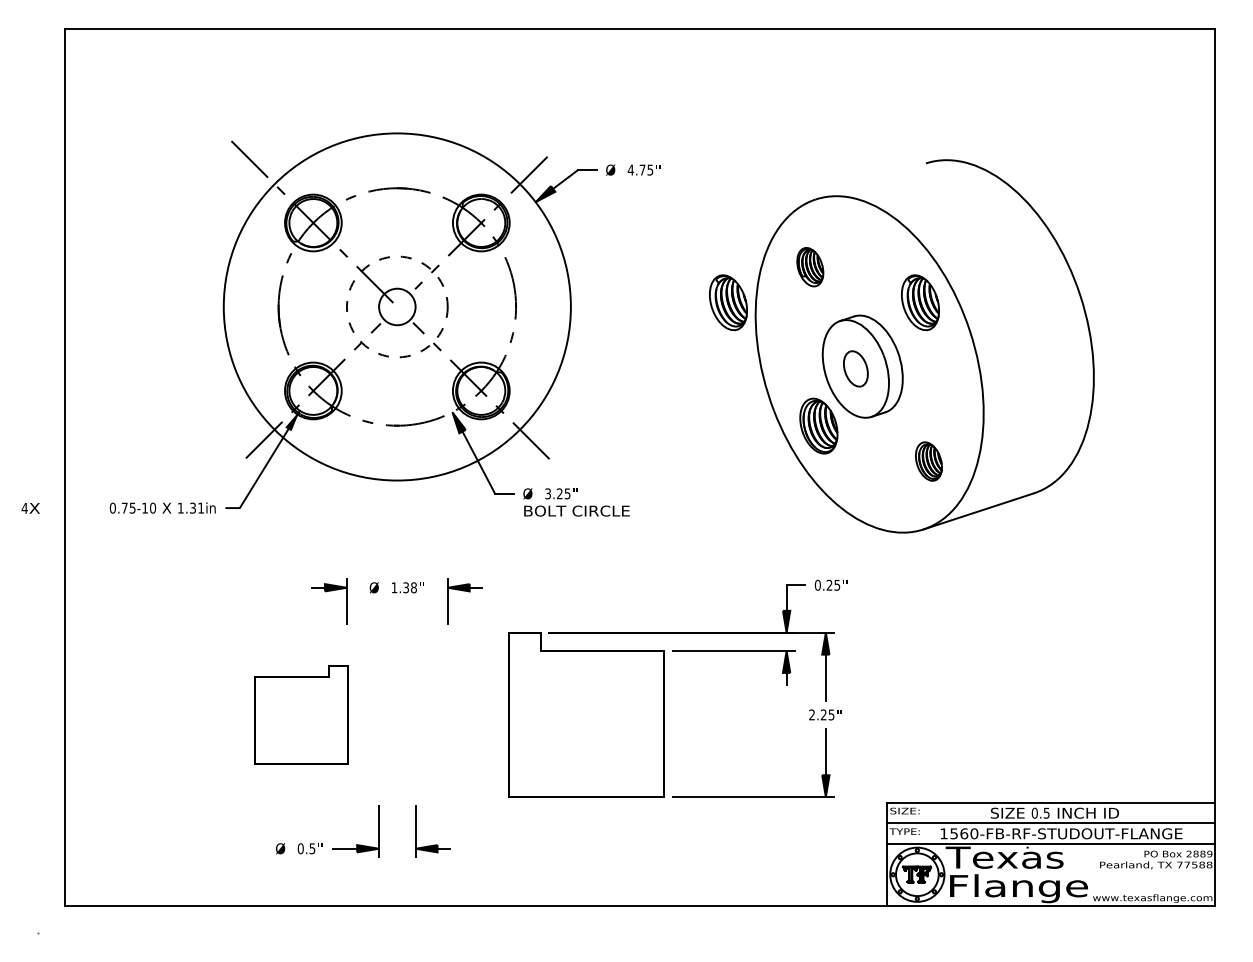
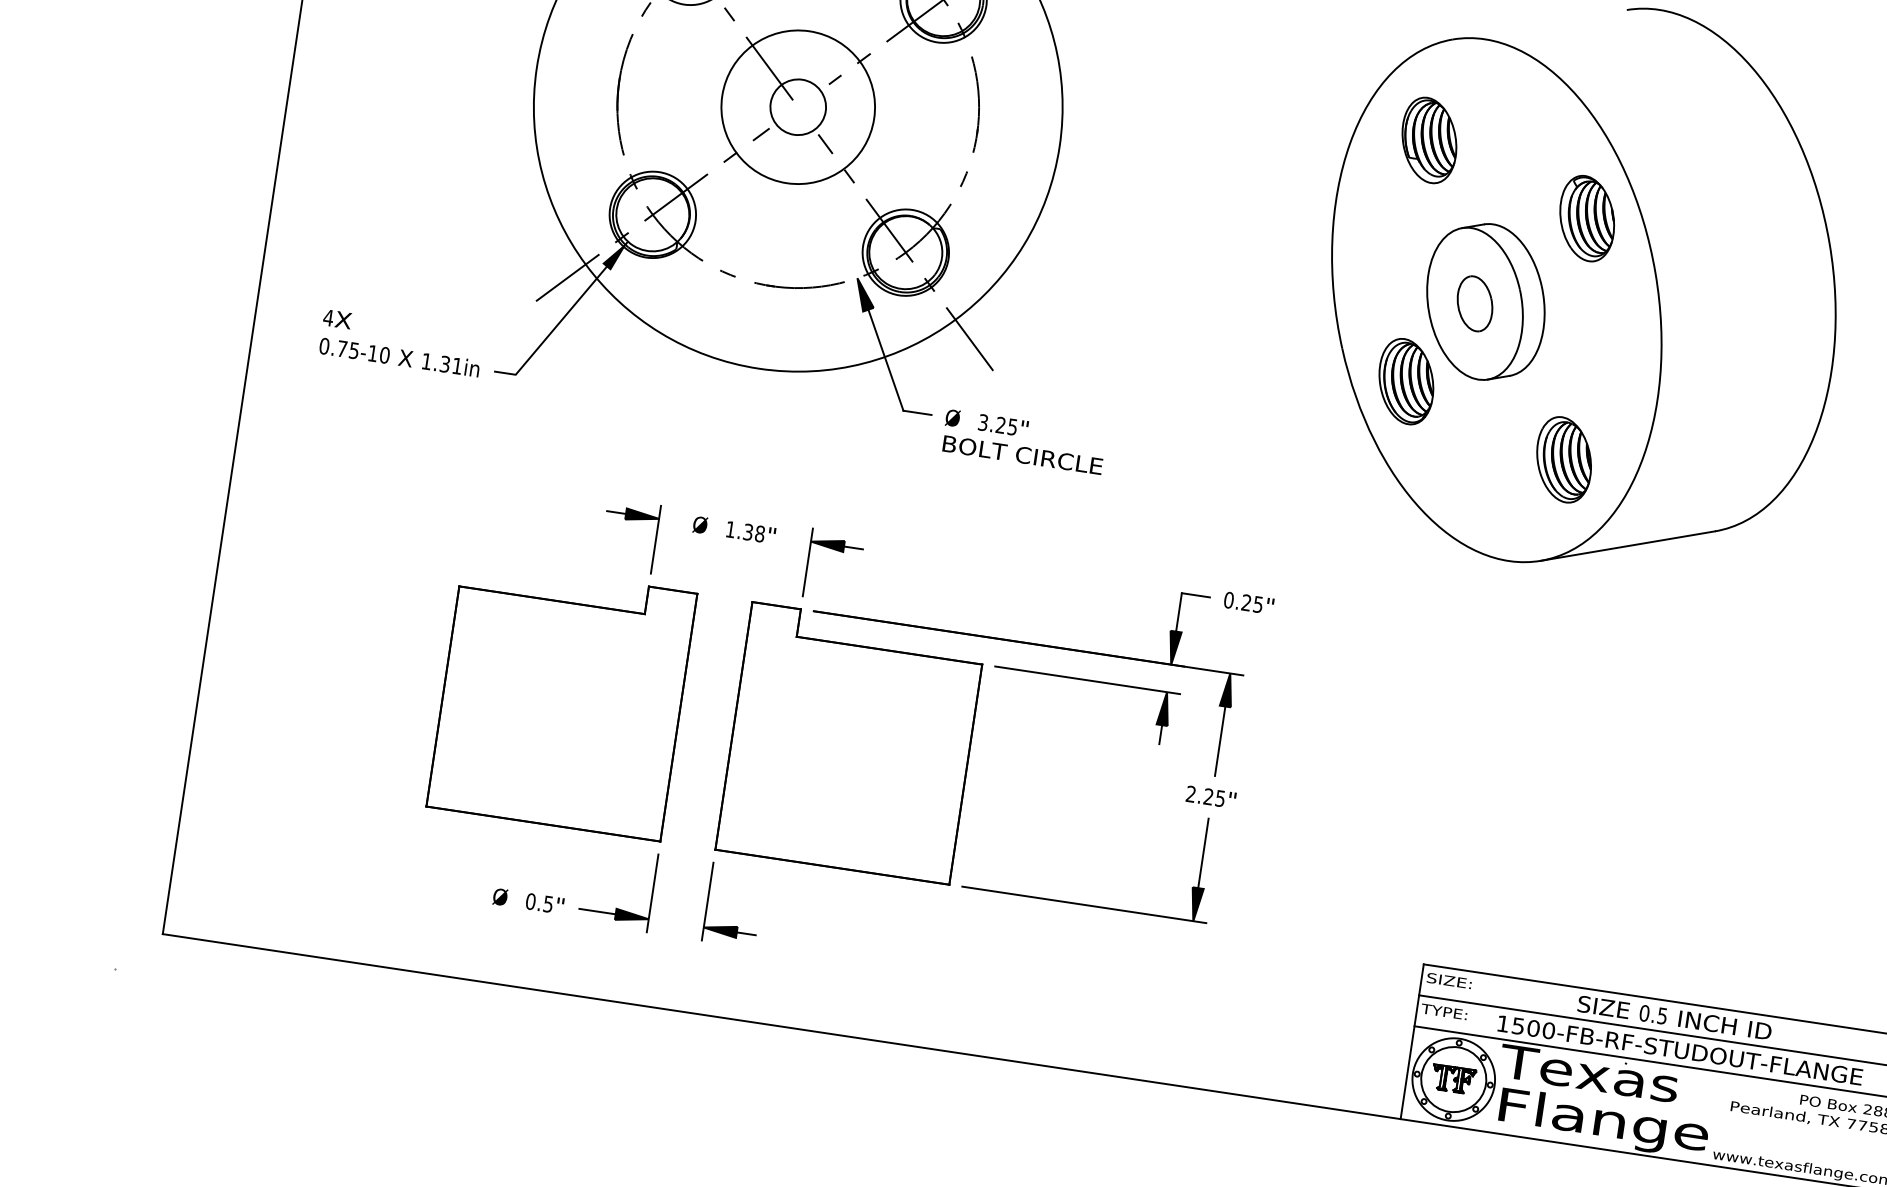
part: (809, 266) -> (1428, 139), size x1.43
part: (728, 302) -> (1298, 175), removed
circle: (396, 306) -> (797, 106), dashed -> solid
part: (928, 461) -> (1563, 459), size x1.43
text: (30, 508) -> (337, 319), moved
part: (664, 688) -> (974, 721), moved
part: (301, 714) -> (562, 699), size x1.67
text: (964, 833) -> (1534, 1028), 1560-FB-RF-STUDOUT-FLANGE -> 1500-FB-RF-STUDOUT-FLANGE

